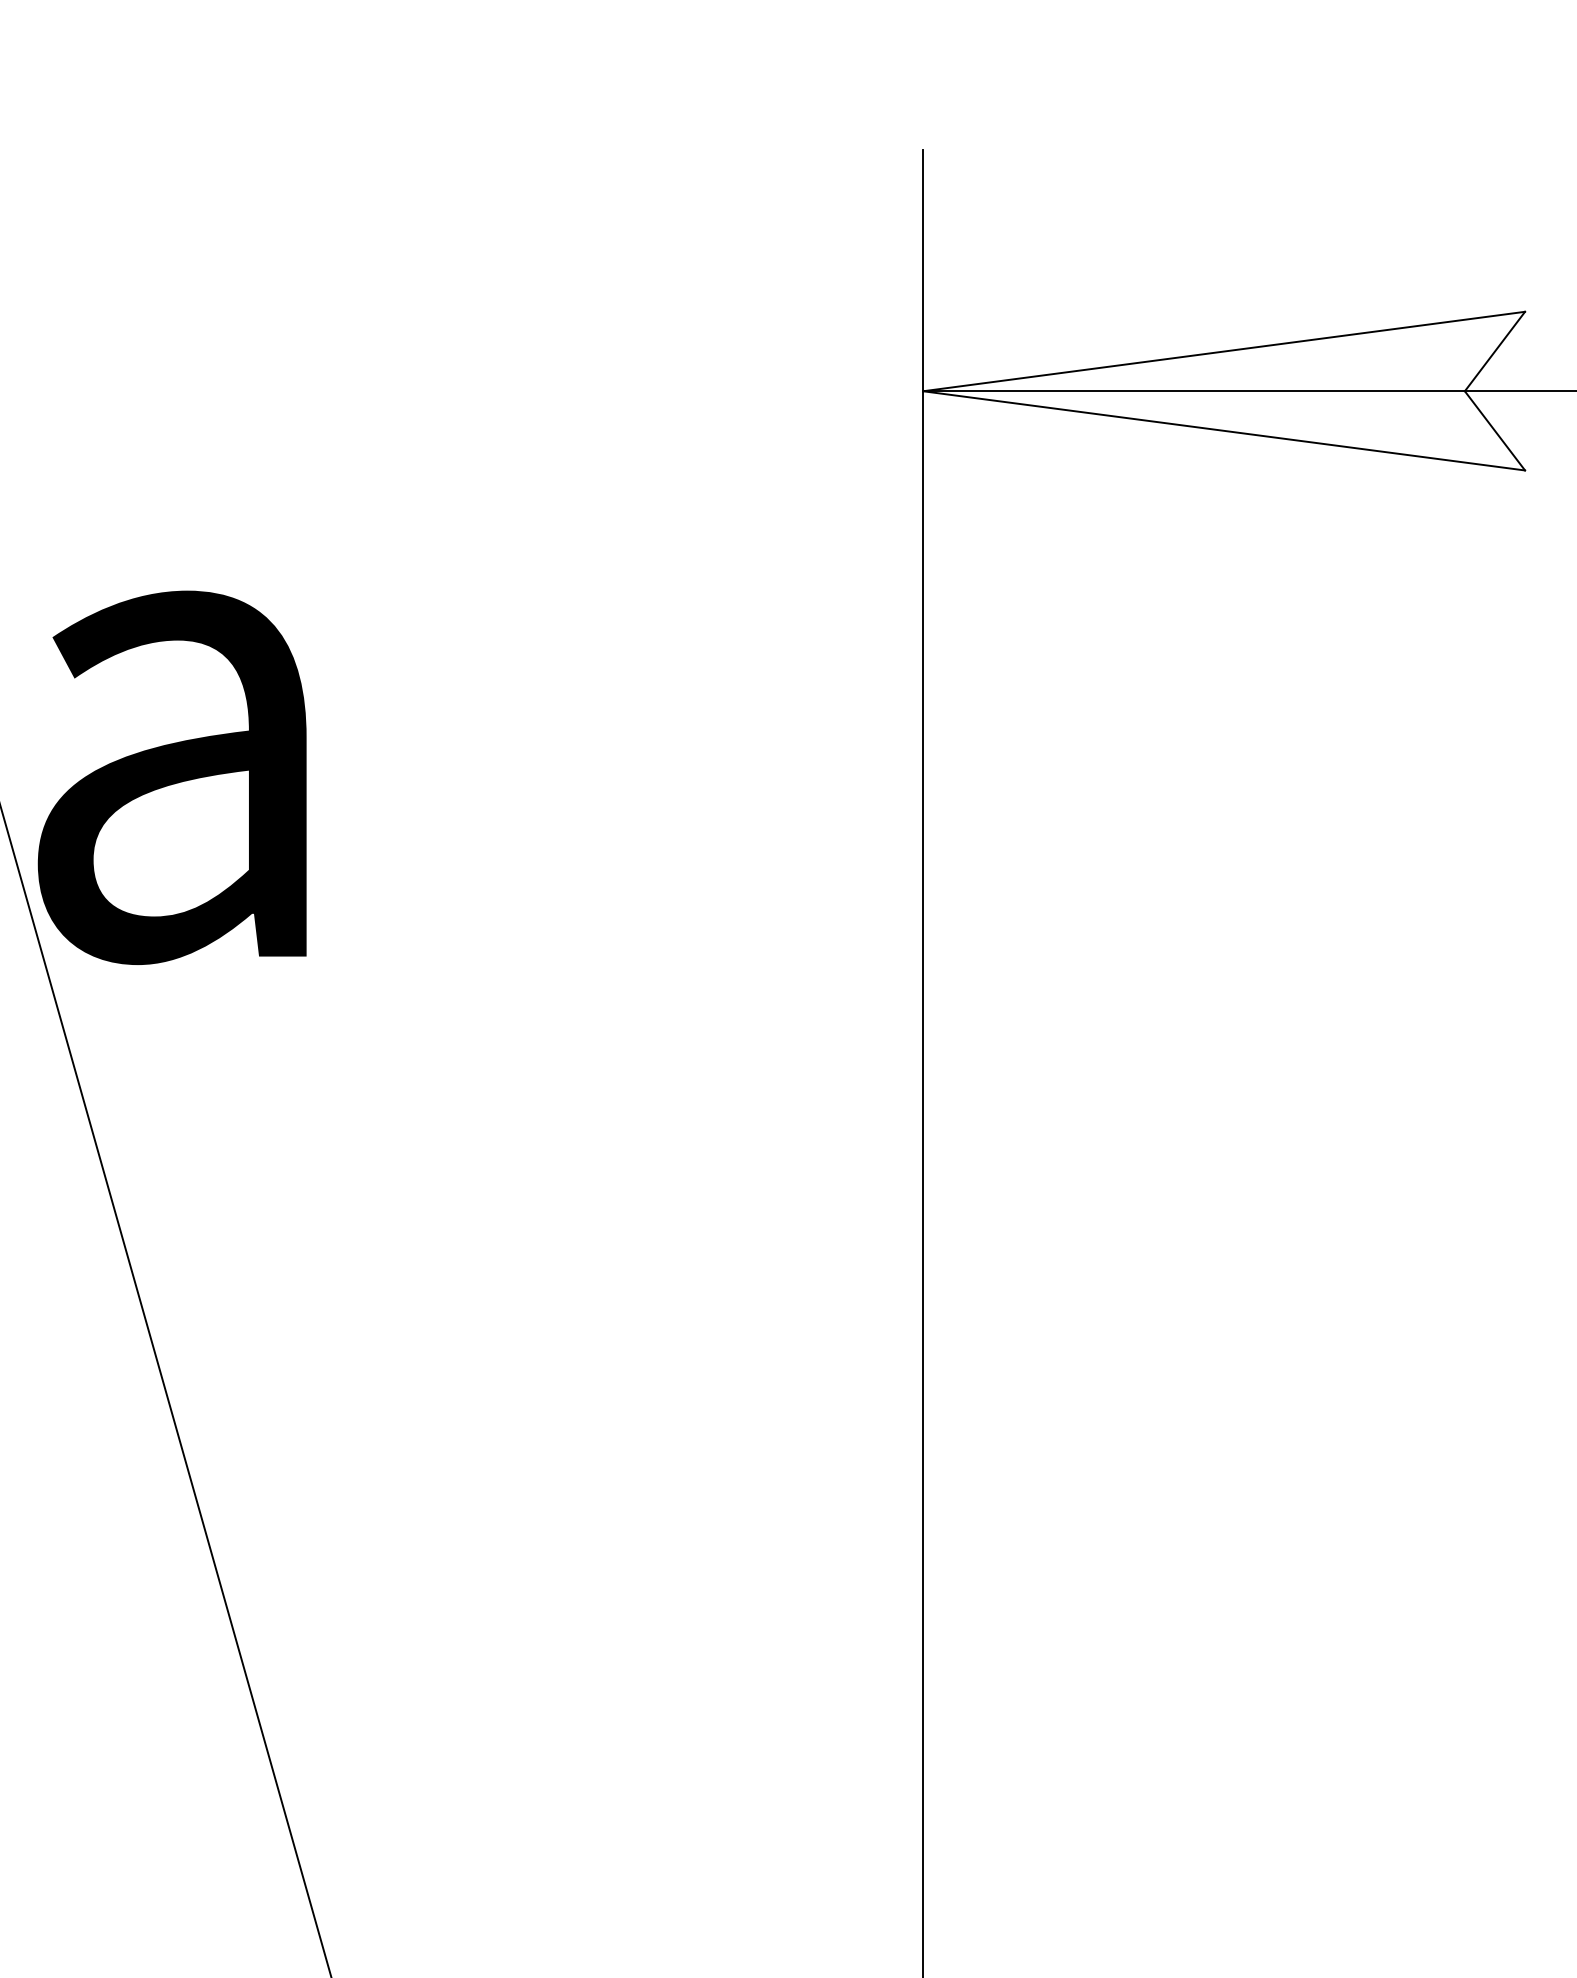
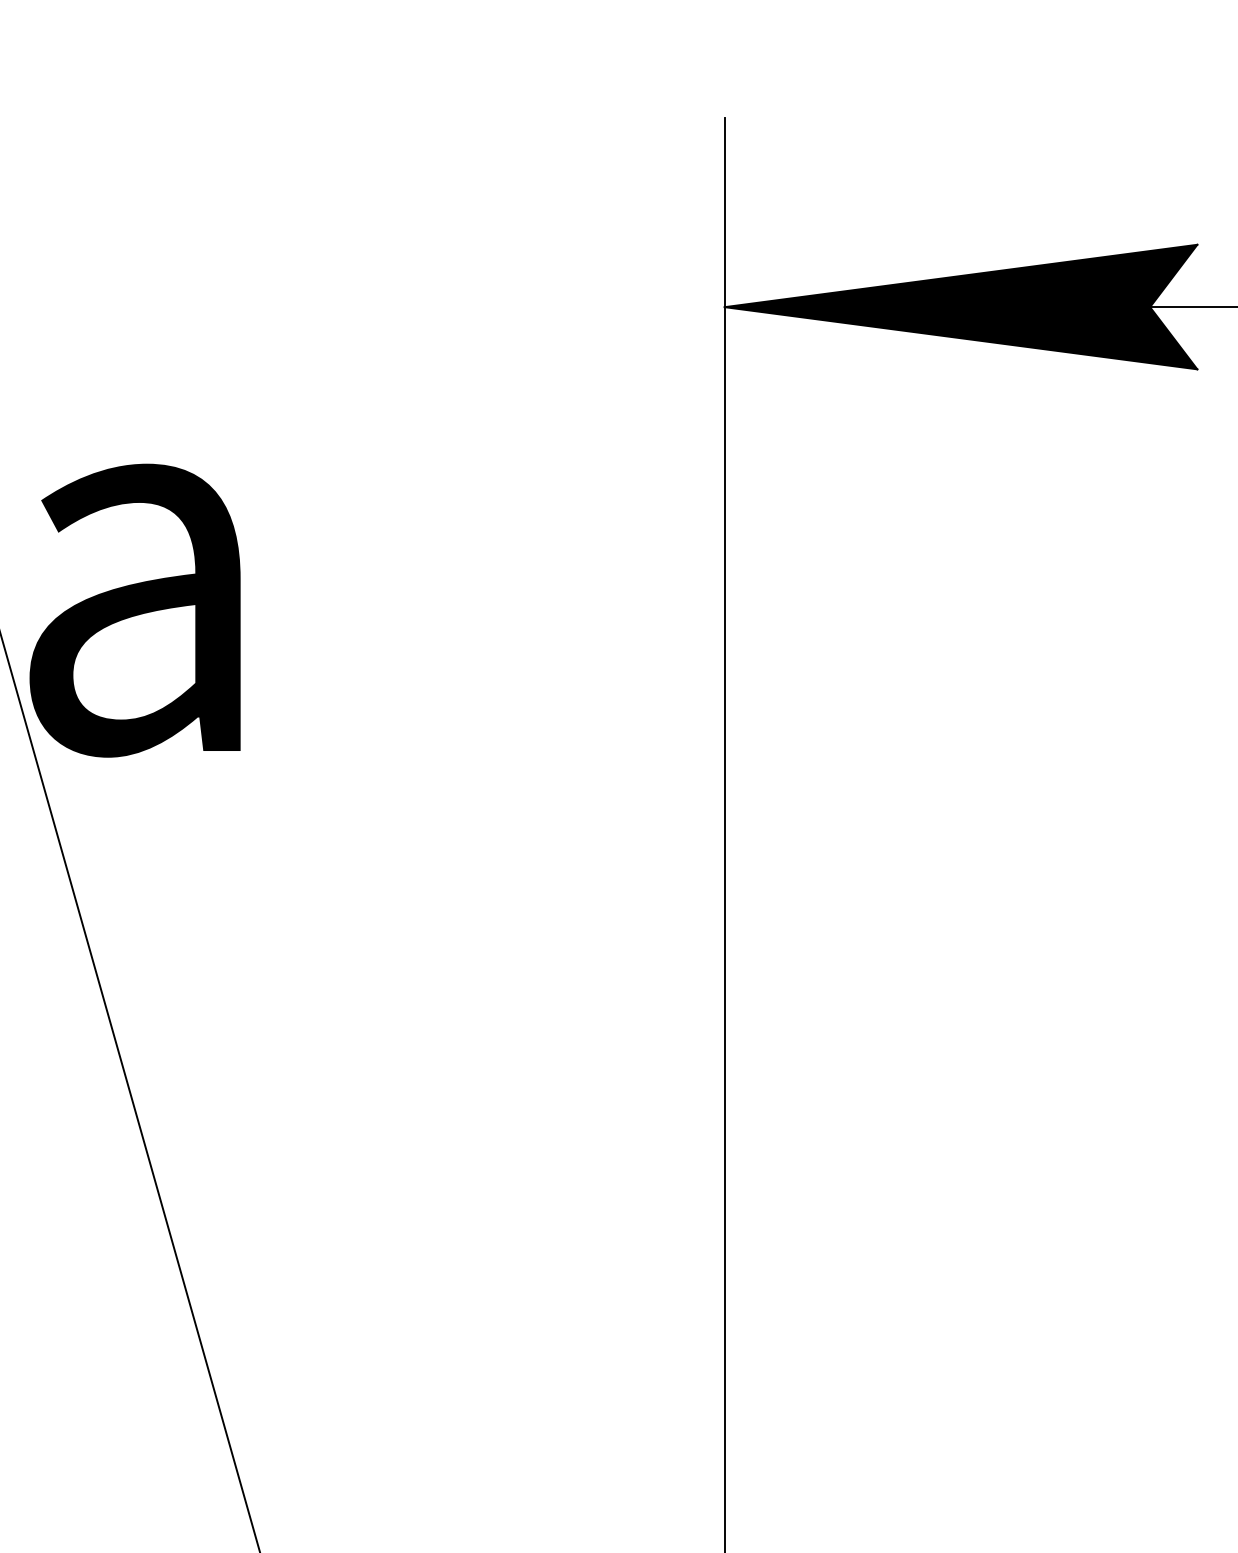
fill: (1223, 390) -> (960, 306), added

